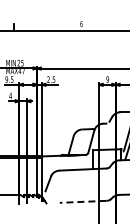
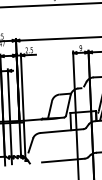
line: (82, 201) -> (62, 160), dashed -> solid

